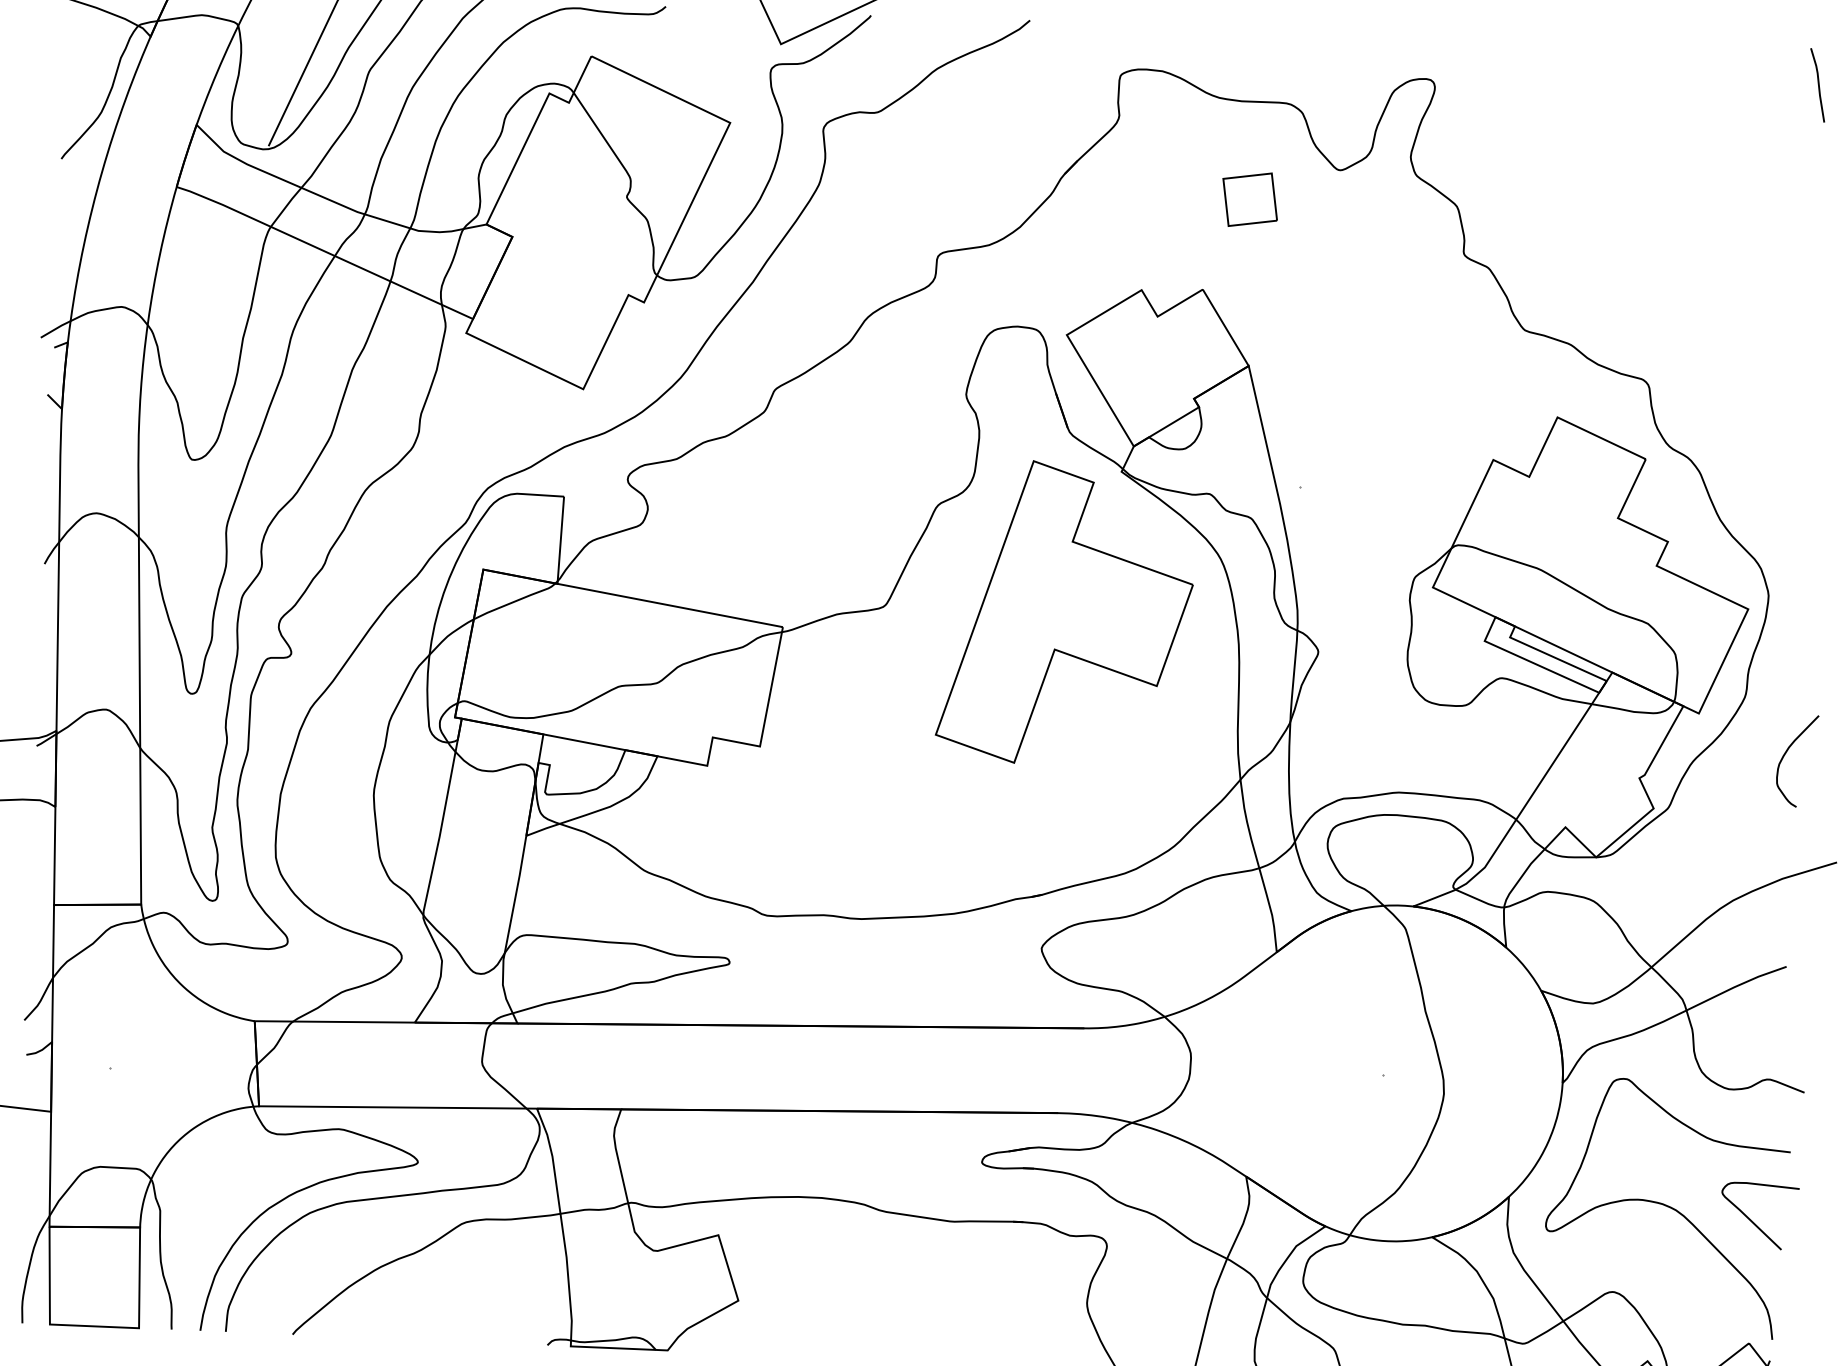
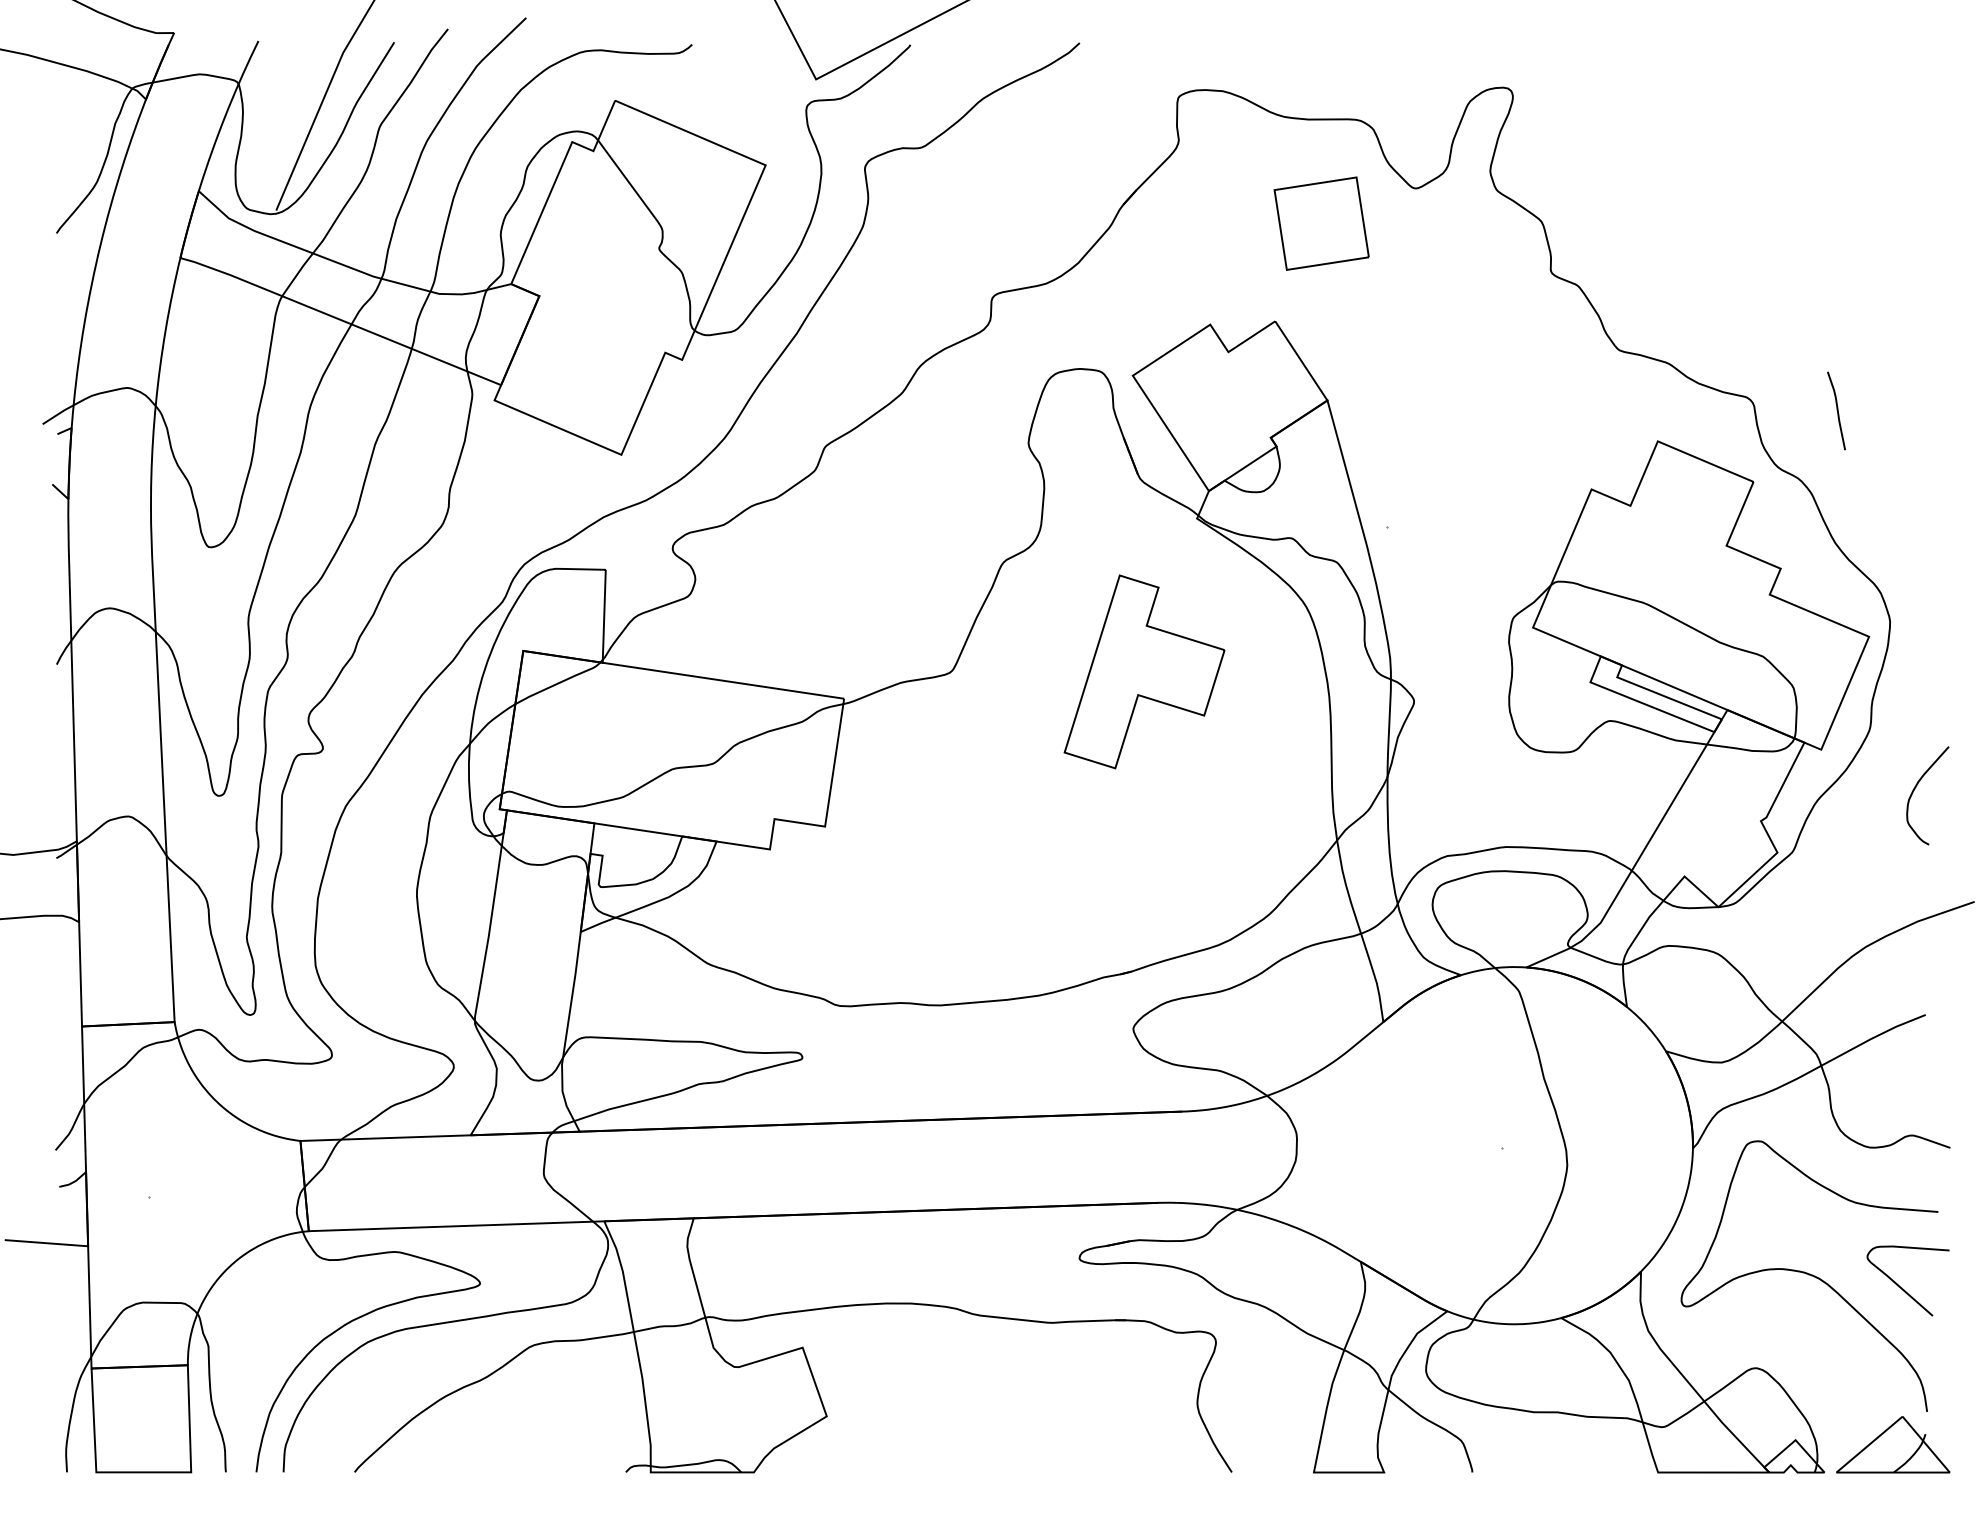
line: (1817, 84) -> (1836, 410), moved
part: (1250, 199) -> (1321, 223), size x1.6
part: (1066, 613) -> (1144, 671), size x0.6

